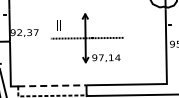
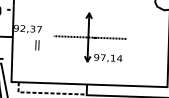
text: (58, 25) -> (36, 45), moved
line: (52, 85) -> (53, 83), dashed -> solid

